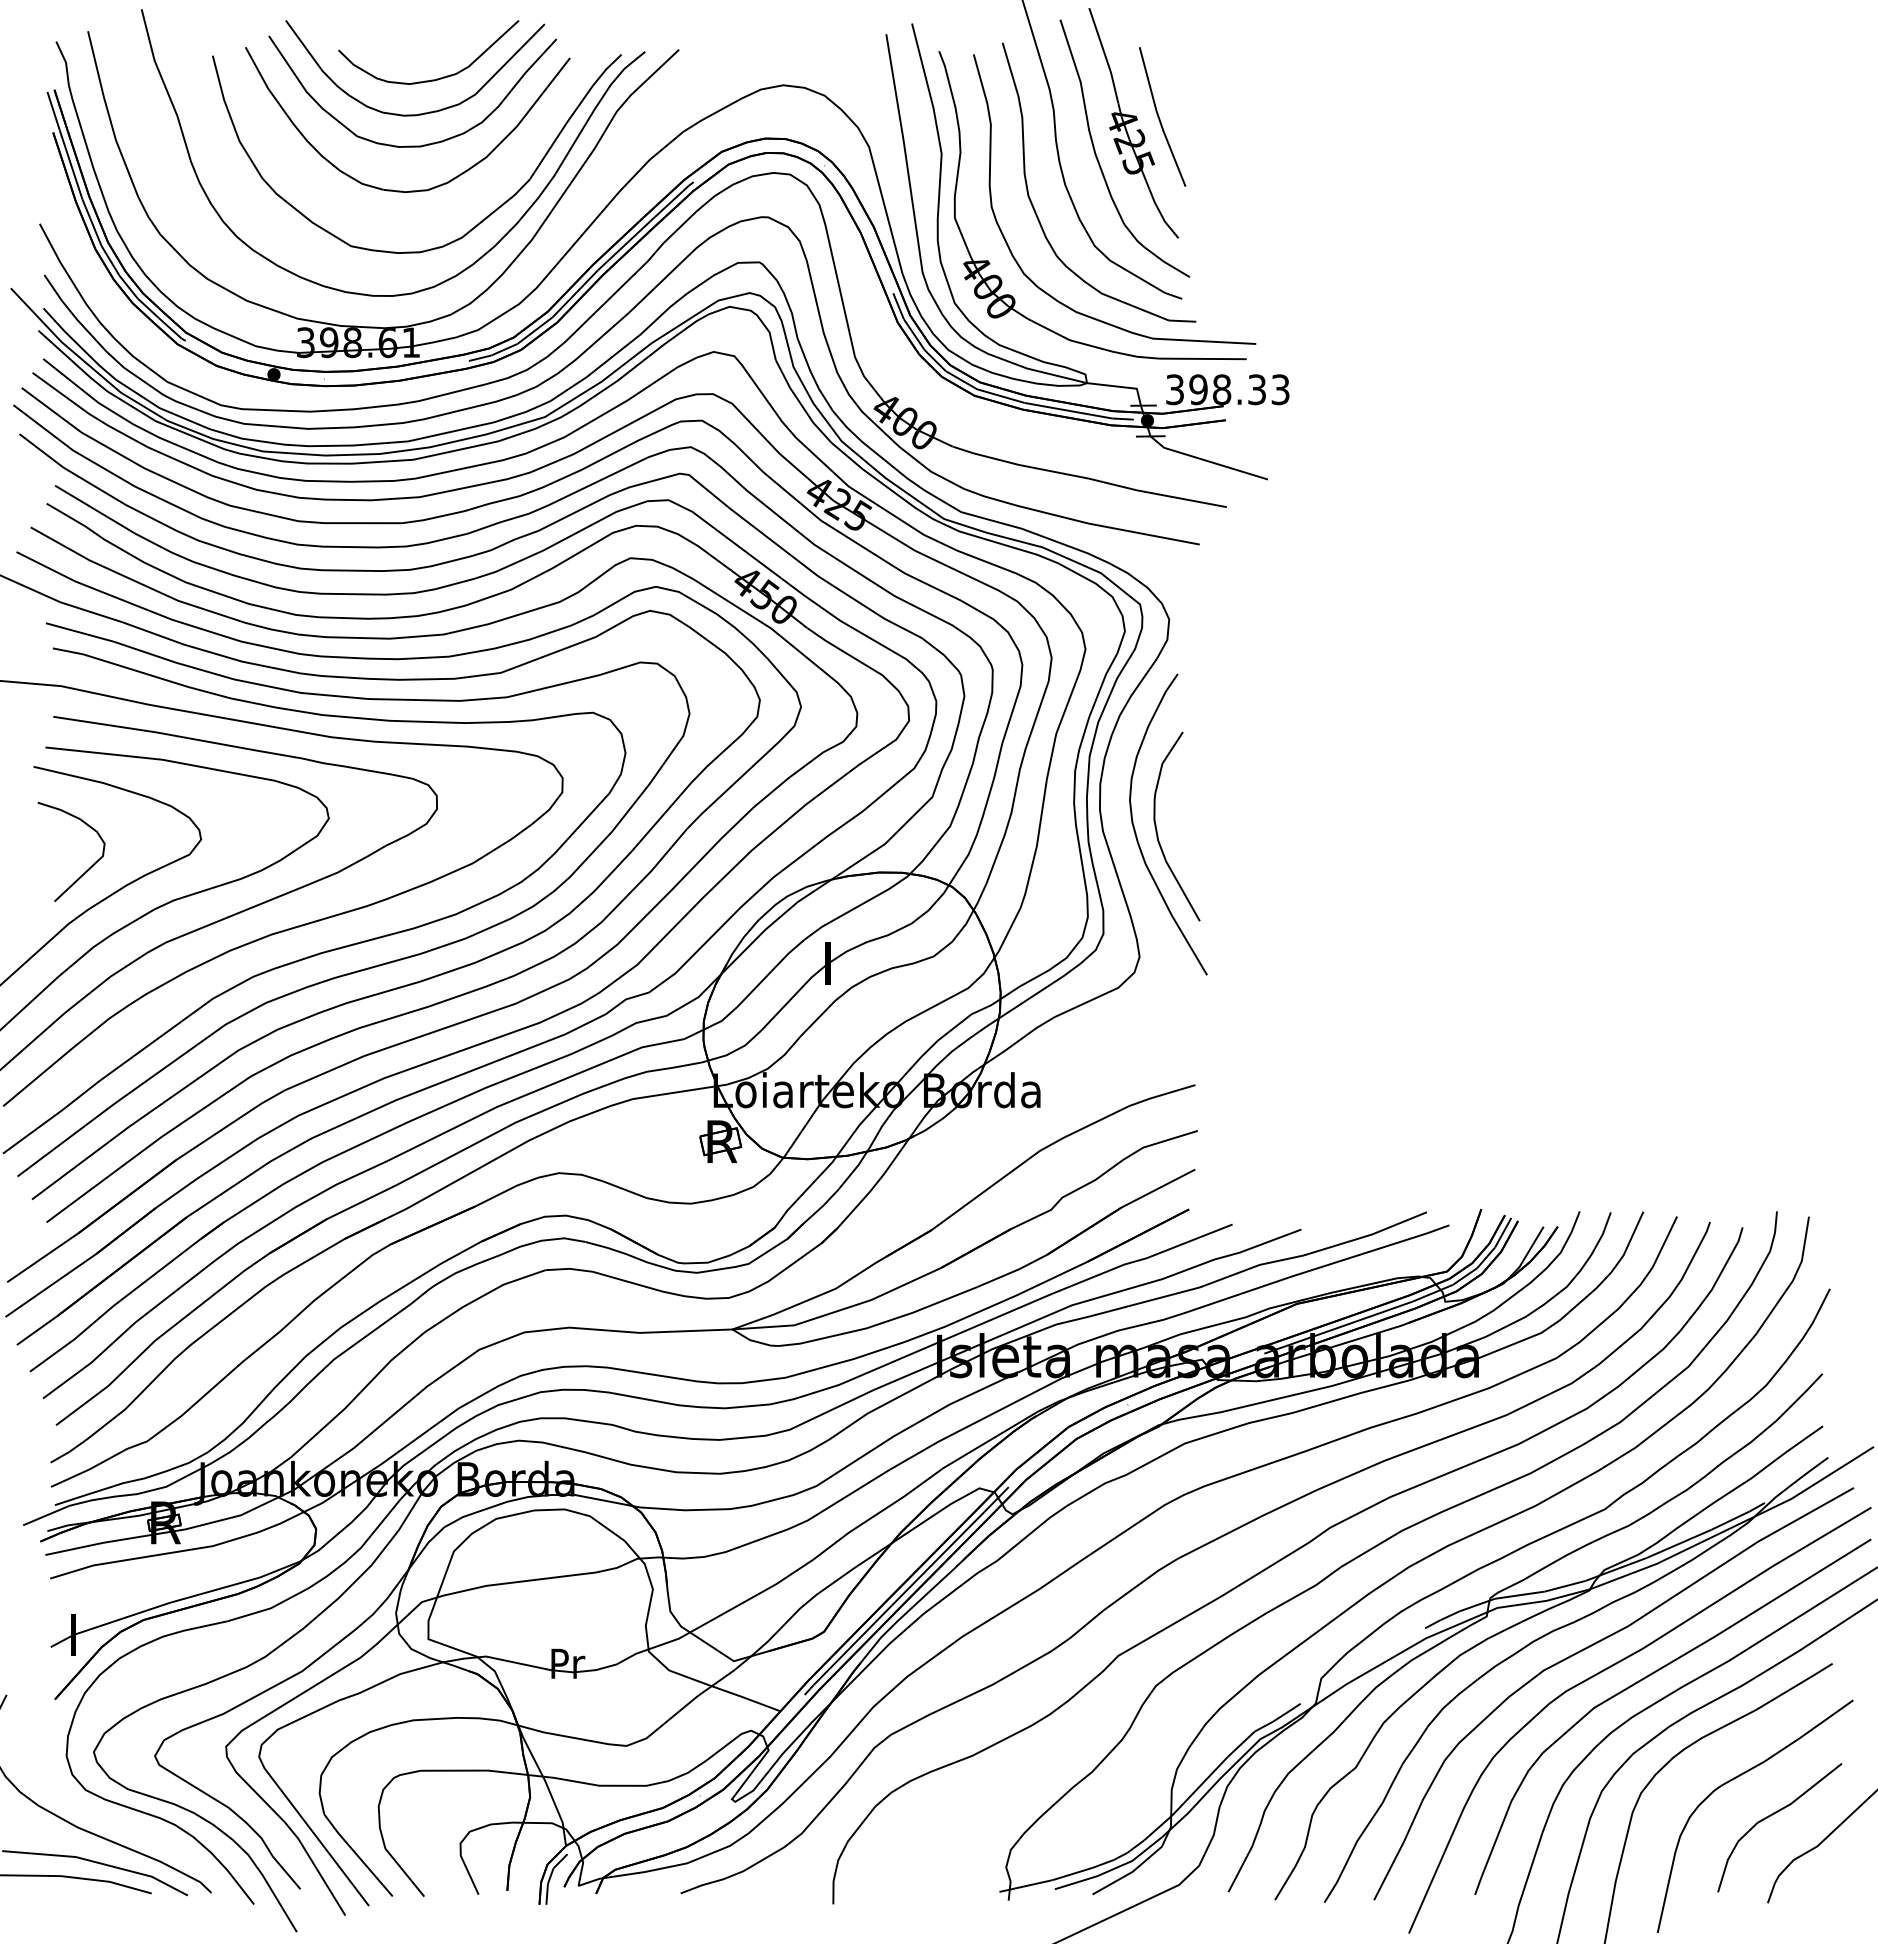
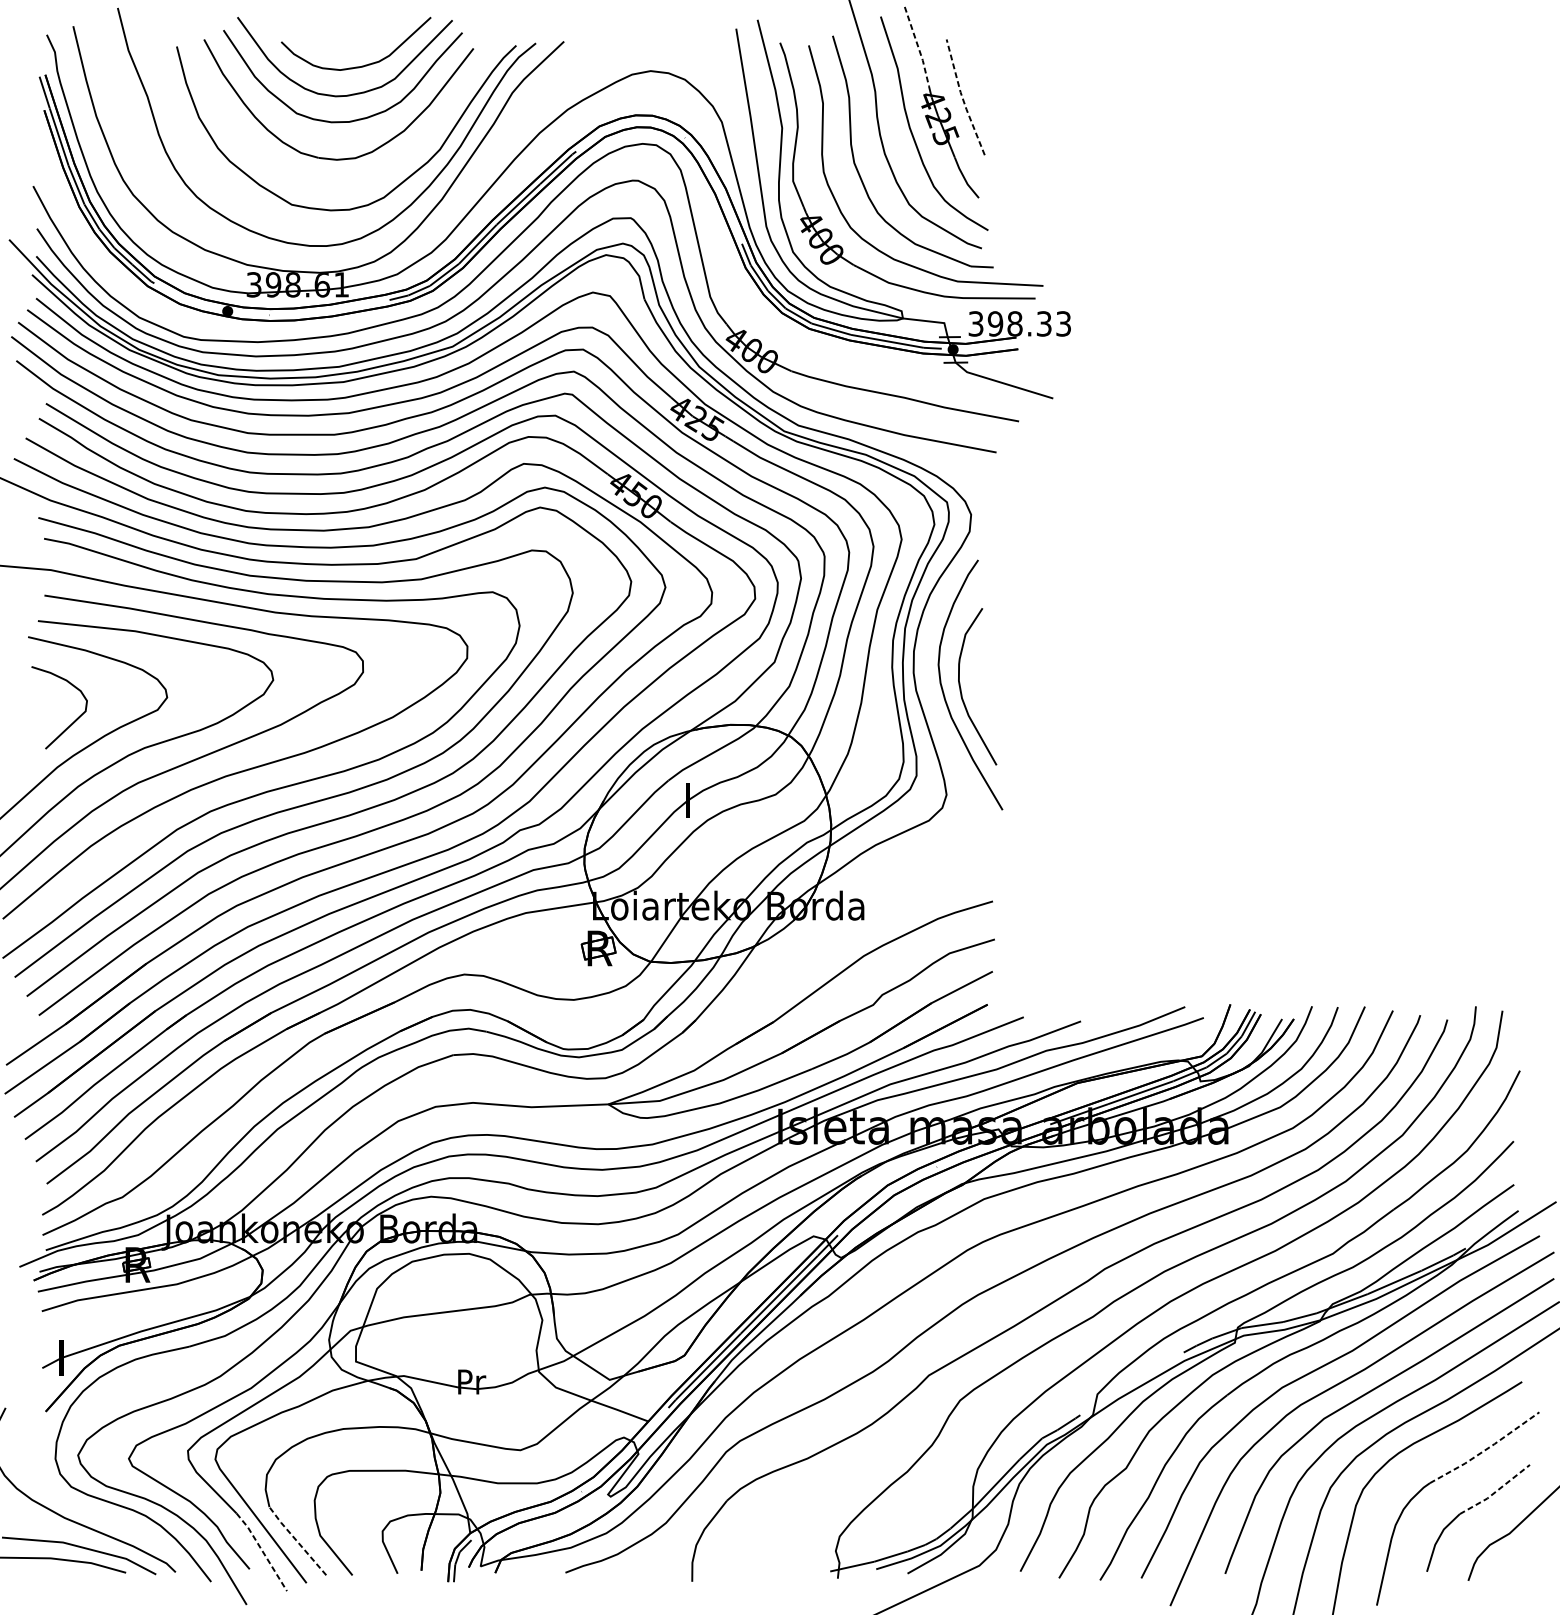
line: (1105, 56) -> (918, 47), solid -> dashed
line: (1159, 118) -> (963, 98), solid -> dashed
line: (1789, 1745) -> (1486, 1449), solid -> dashed
line: (1801, 1795) -> (1496, 1491), solid -> dashed
line: (357, 1854) -> (297, 1540), solid -> dashed
line: (315, 1867) -> (262, 1551), solid -> dashed

